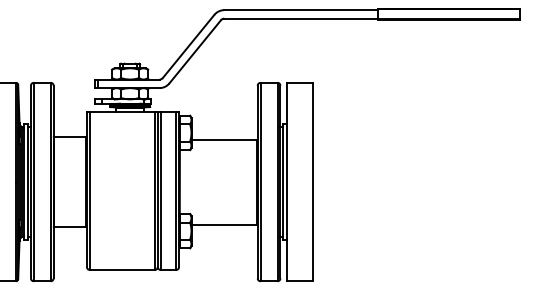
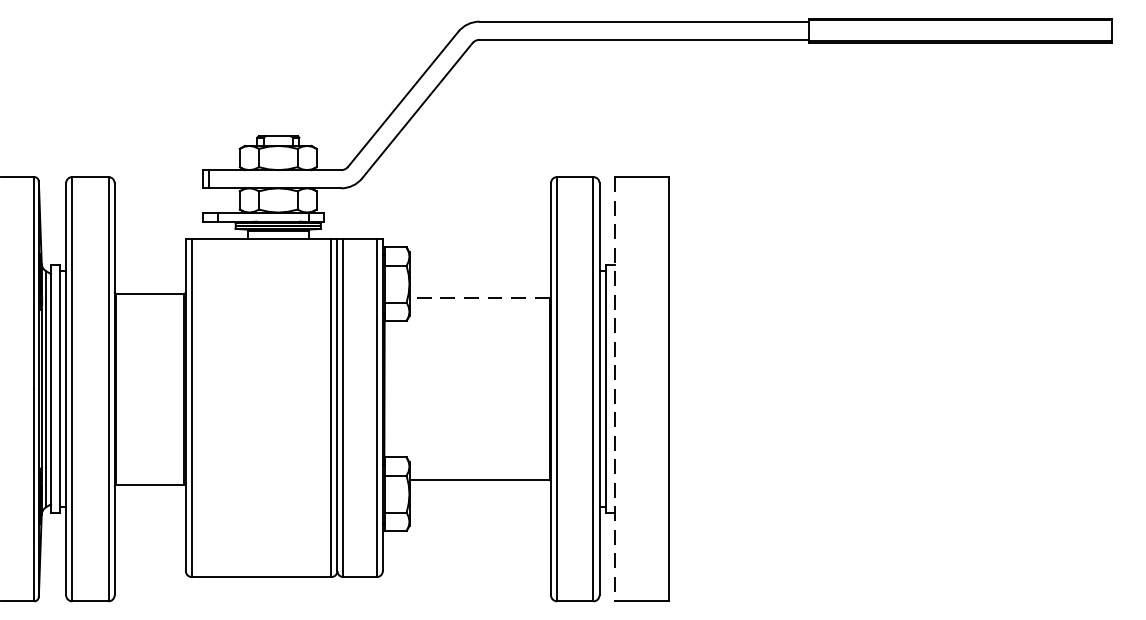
line: (224, 139) -> (479, 298), solid -> dashed
line: (287, 182) -> (614, 390), solid -> dashed

